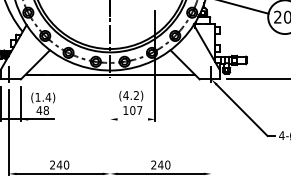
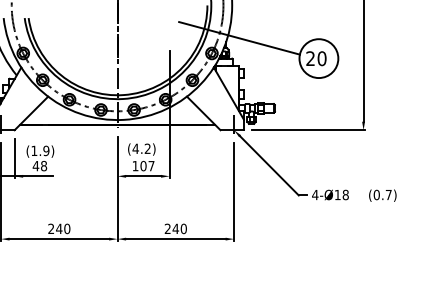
text: (48, 96) -> (46, 150), (1.4) -> (1.9)
line: (132, 119) -> (143, 176), added
line: (110, 129) -> (117, 188), added
line: (211, 132) -> (234, 191), added

